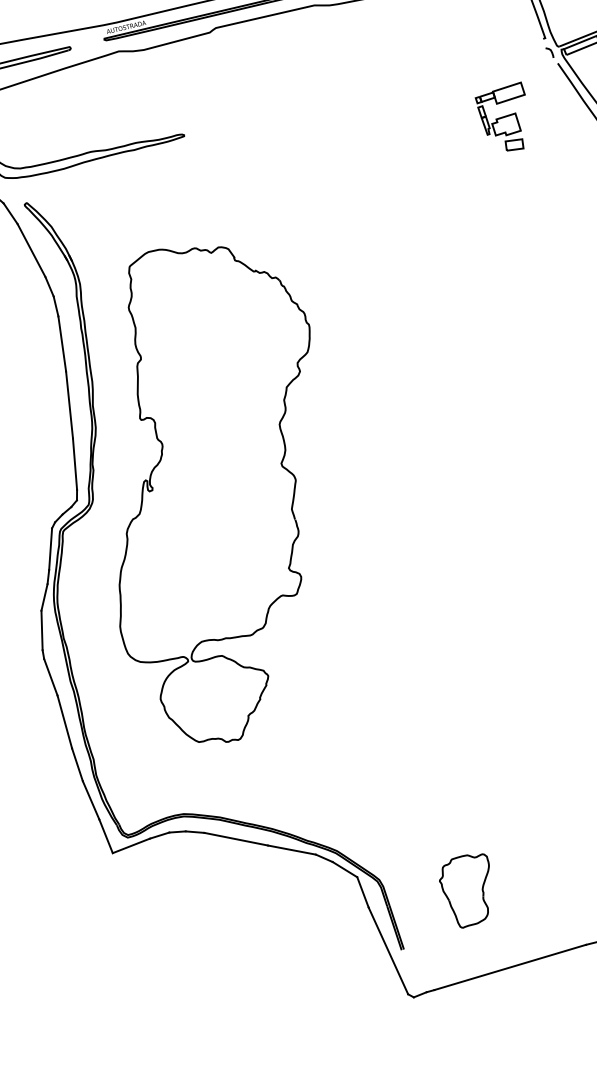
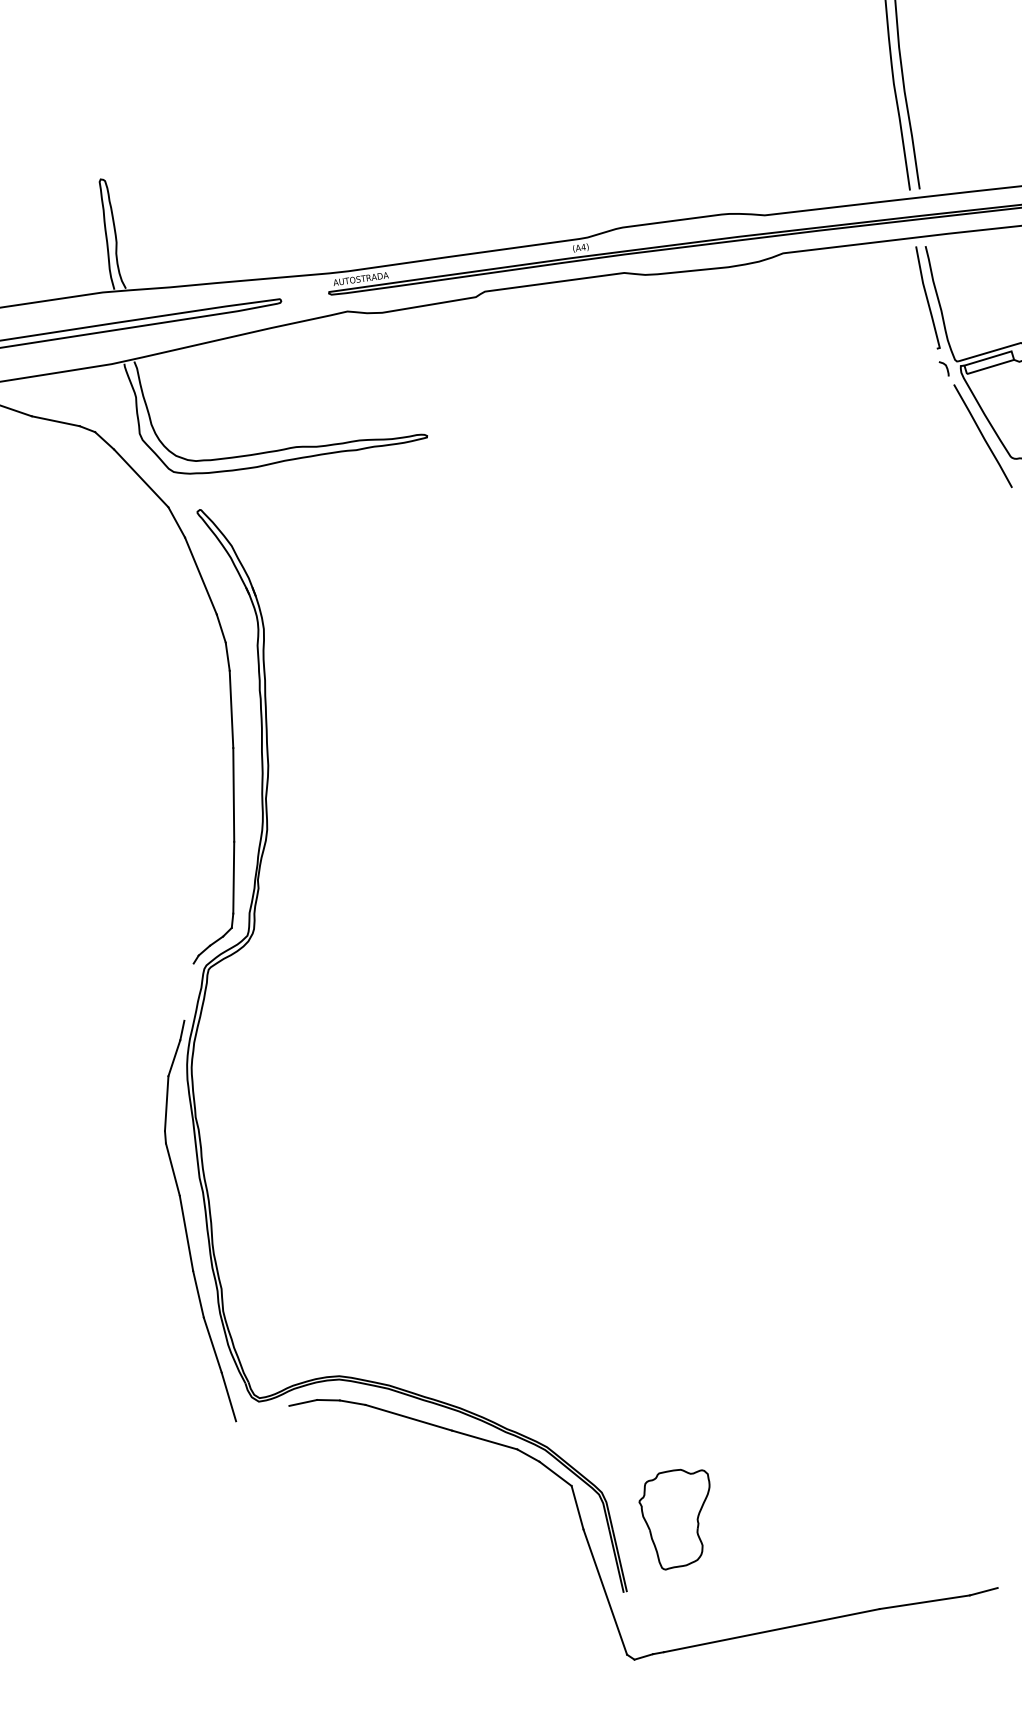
part: (501, 117) -> (869, 452), removed
part: (216, 493) -> (425, 936), removed
line: (50, 548) -> (188, 991), removed
line: (131, 845) -> (262, 1413), removed
part: (466, 891) -> (674, 1519), moved

